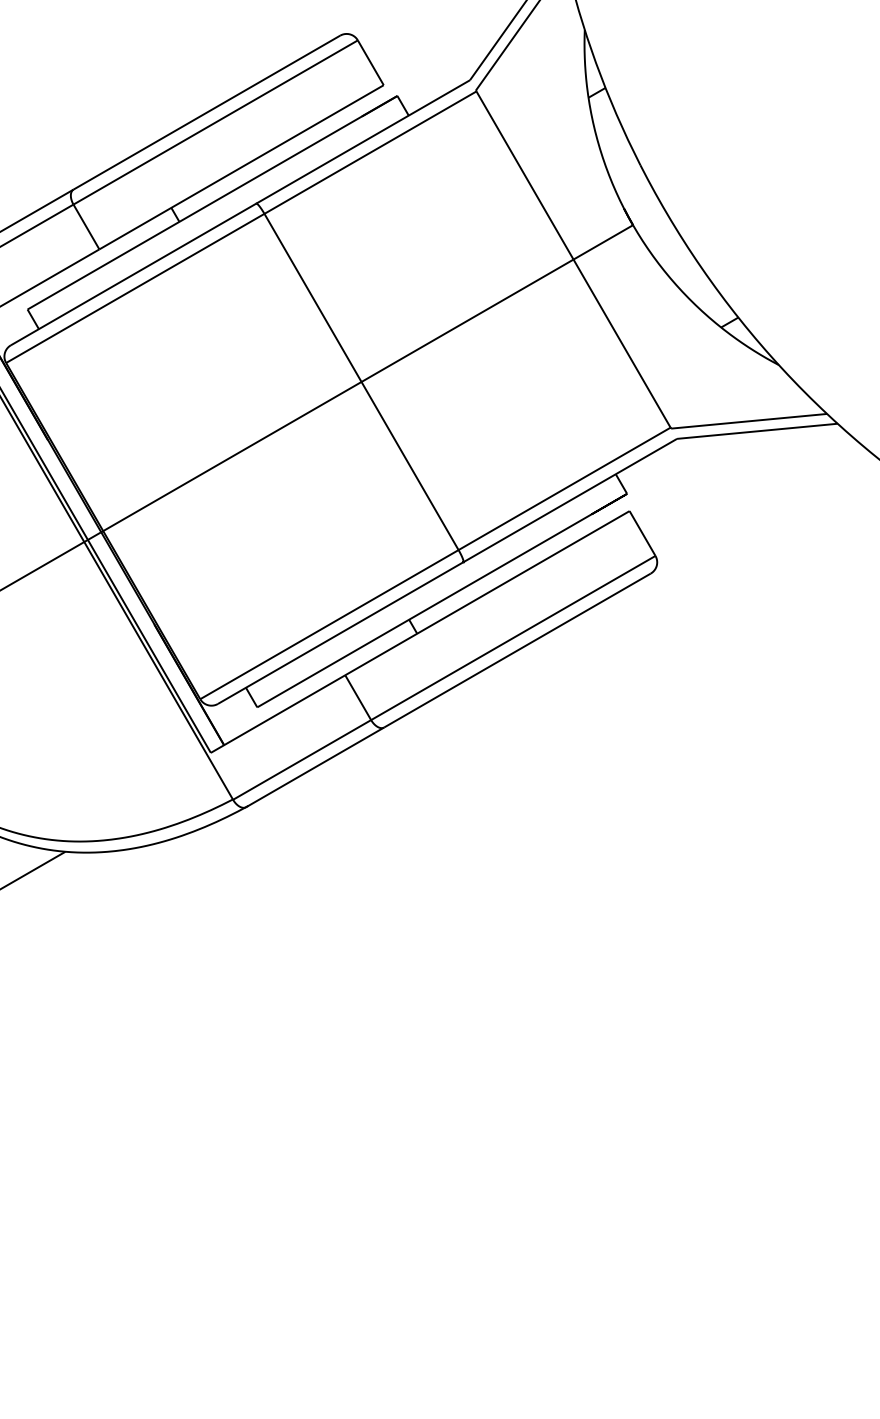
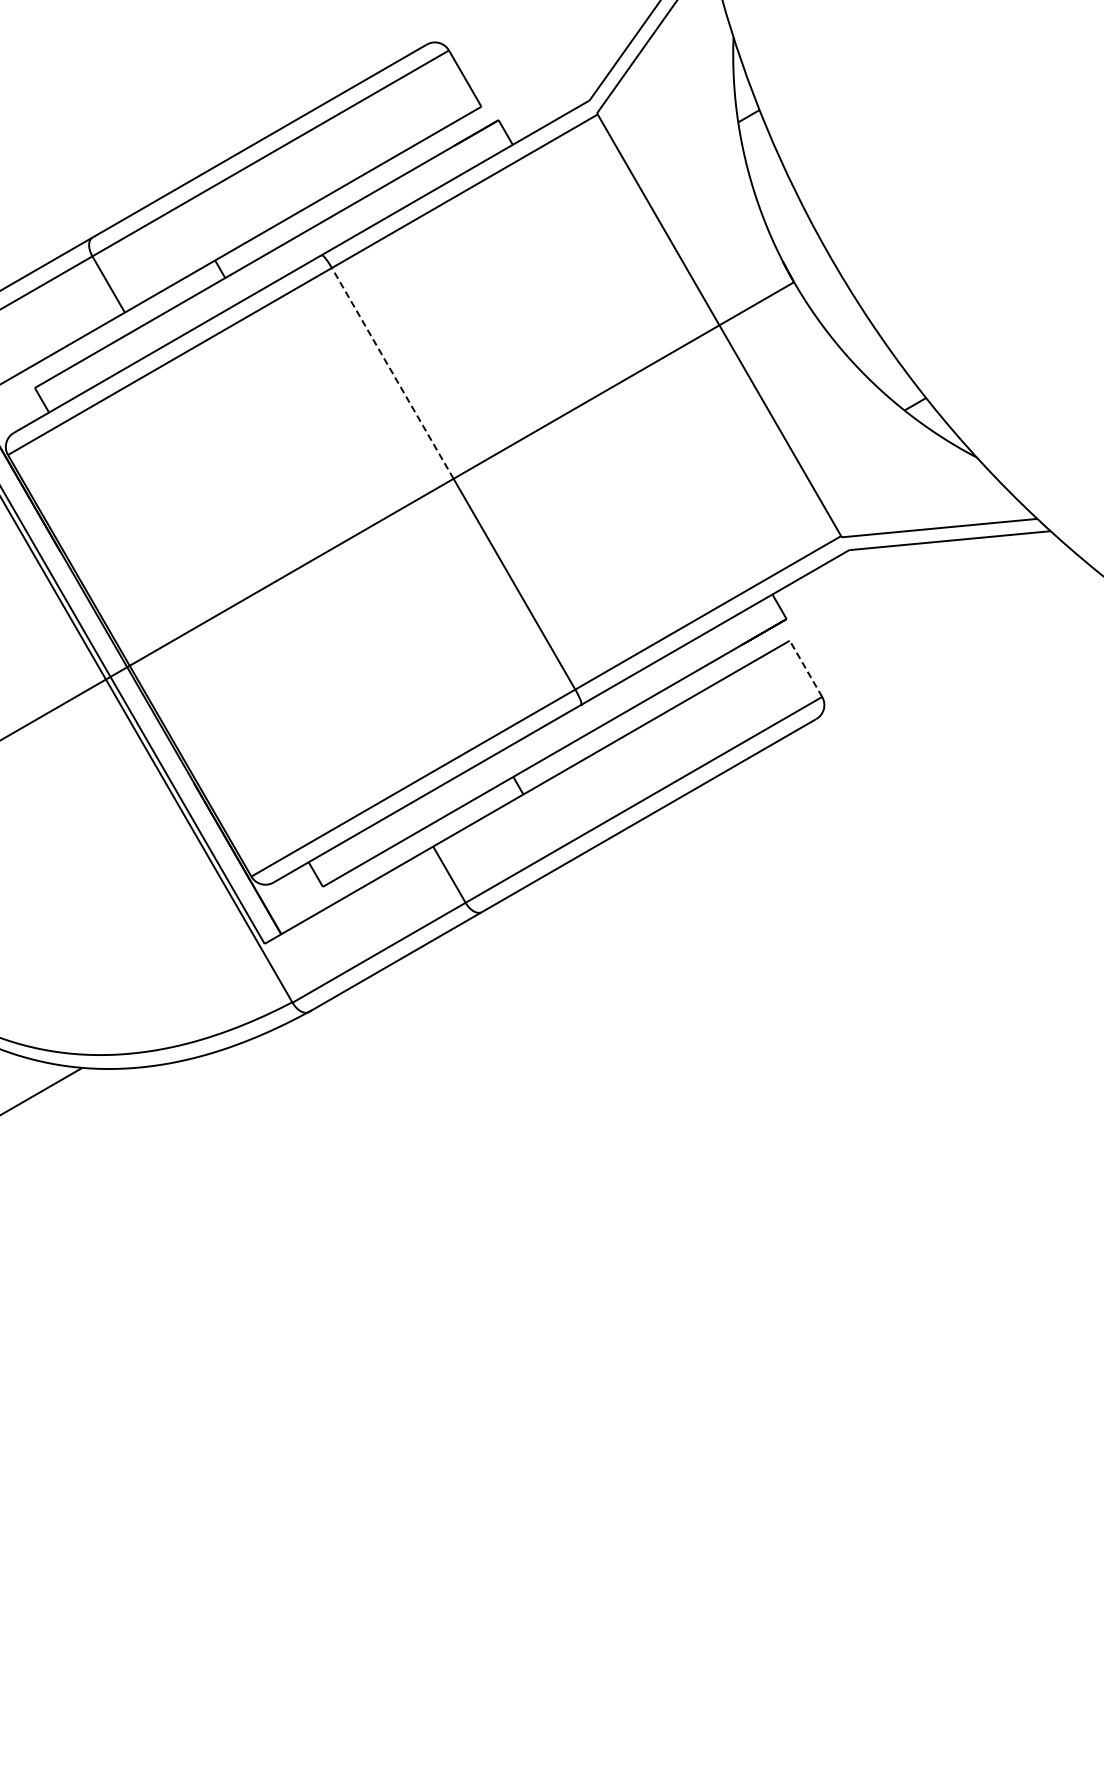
line: (312, 297) -> (392, 373), solid -> dashed
line: (642, 533) -> (805, 668), solid -> dashed

